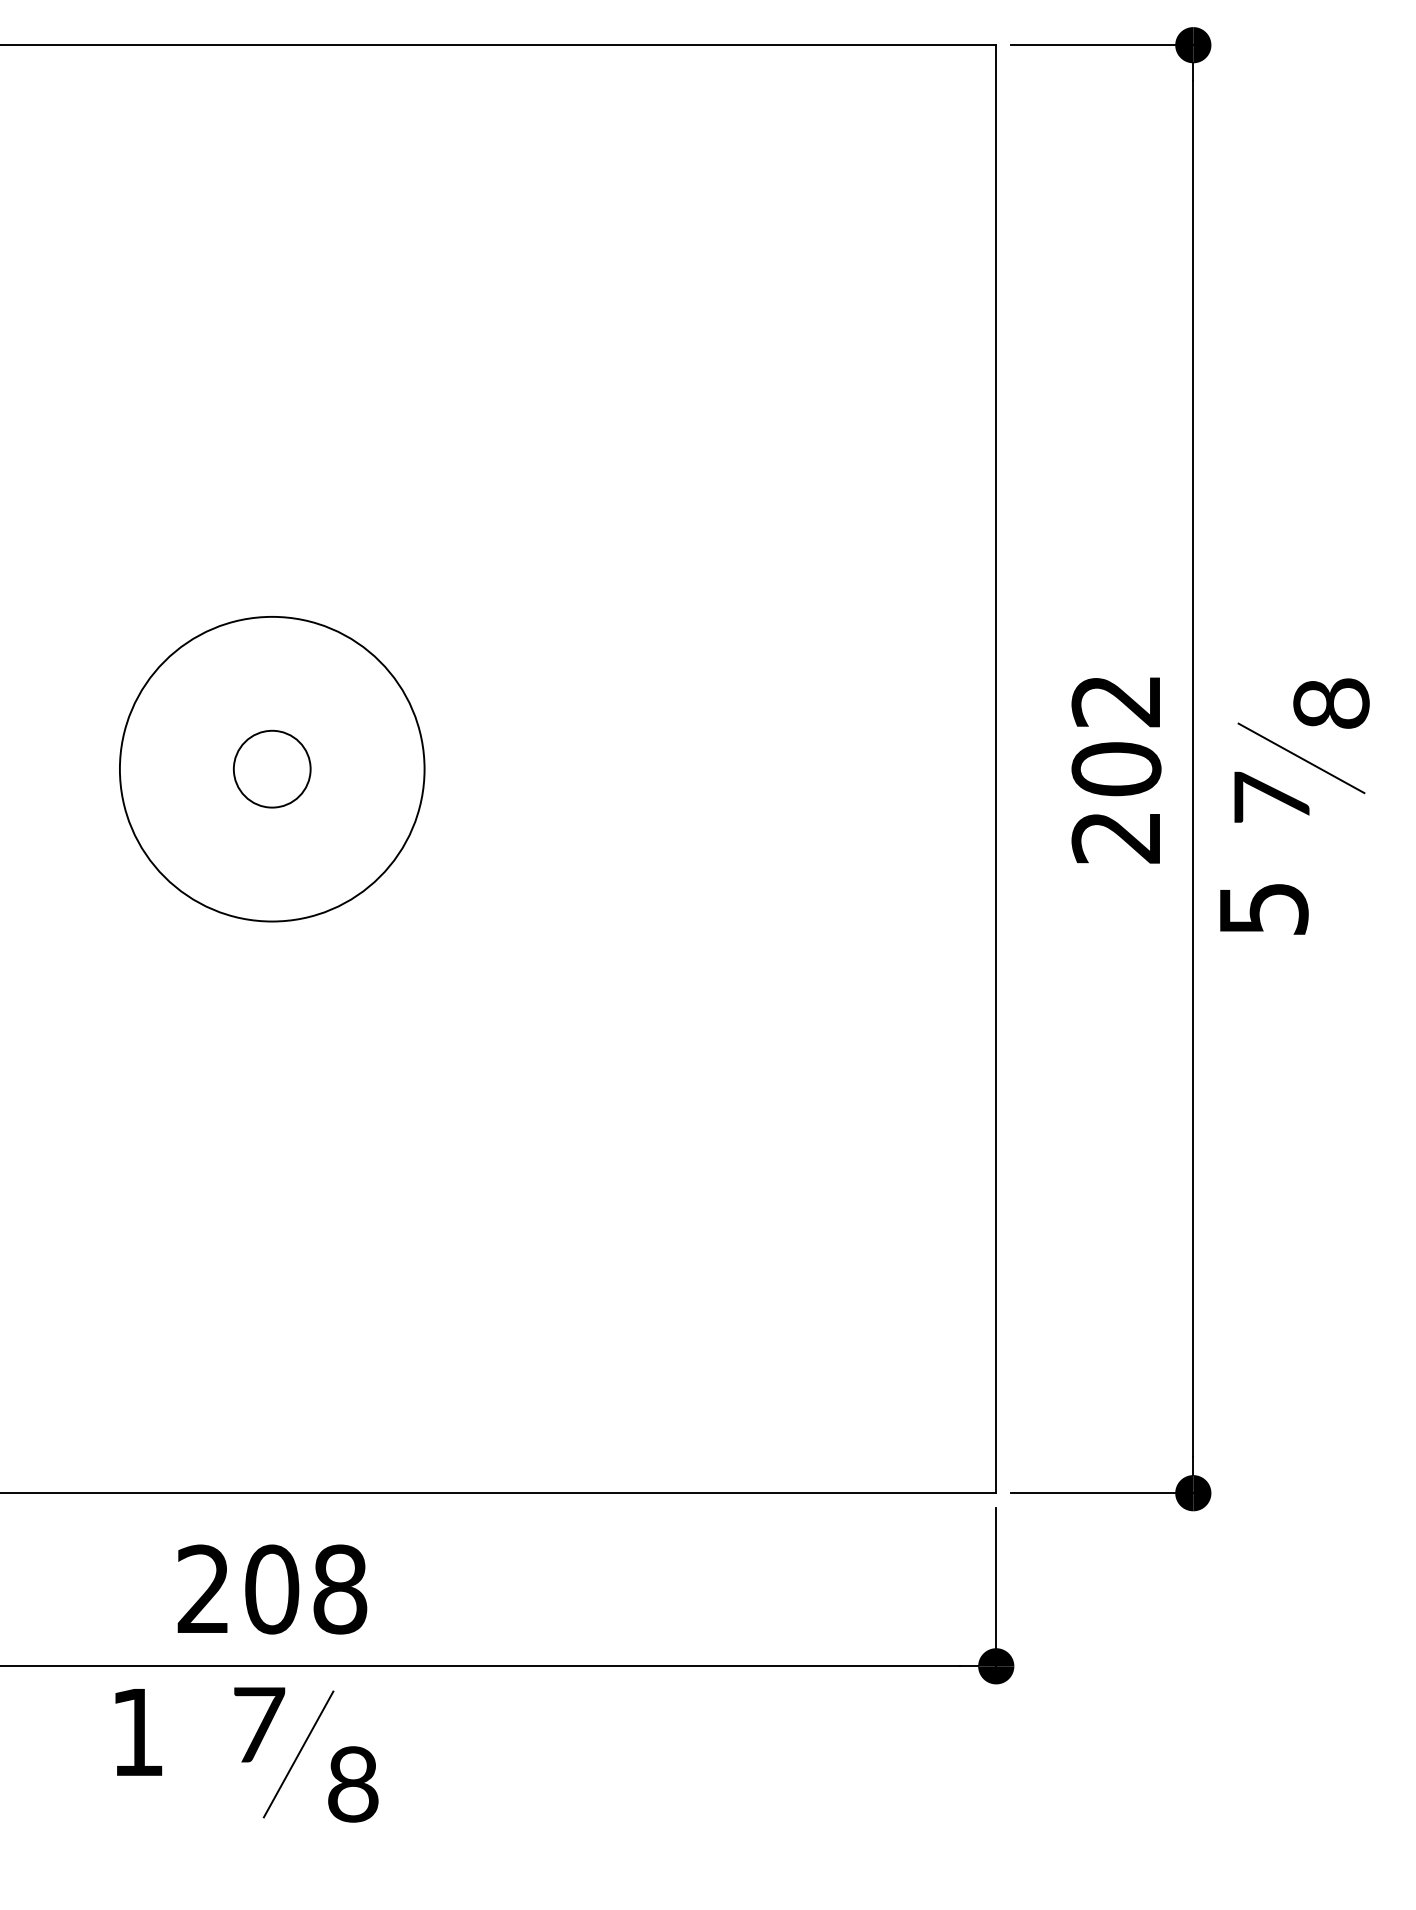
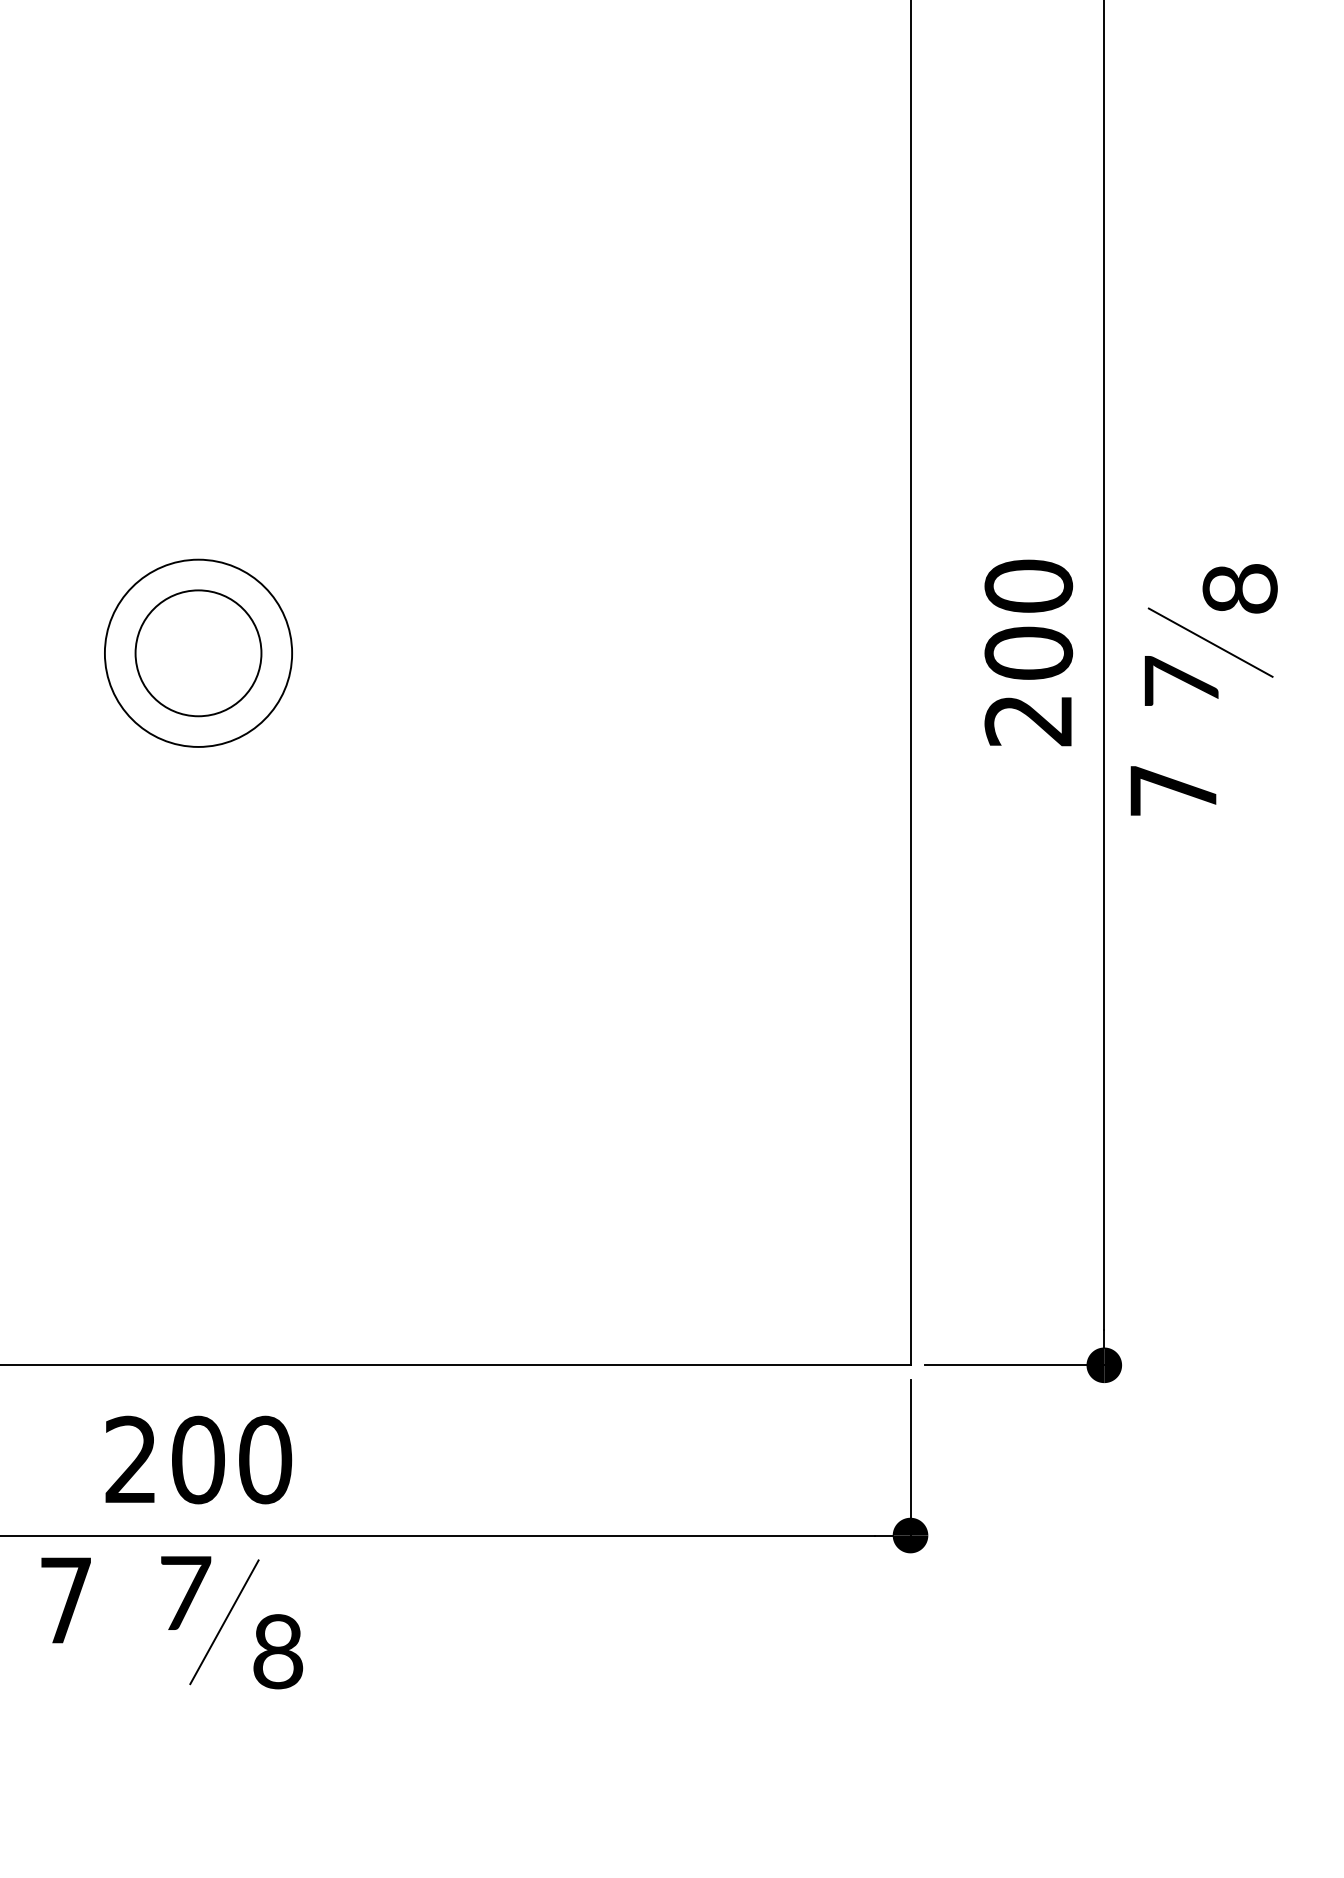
text: (1116, 700) -> (1028, 585), 202 -> 200
circle: (272, 769) -> (198, 653), size x0.62
circle: (272, 769) -> (198, 653), size x1.67
text: (1264, 909) -> (1174, 791), 5 -> 7
text: (340, 1589) -> (265, 1460), 208 -> 200
text: (137, 1732) -> (66, 1600), 1 -> 7

